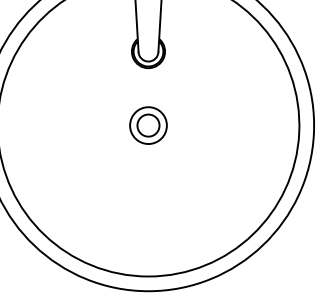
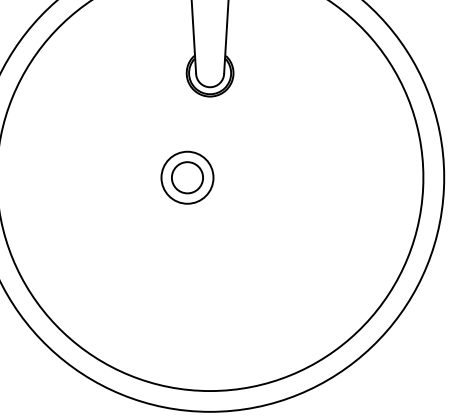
part: (148, 125) -> (187, 177), moved

